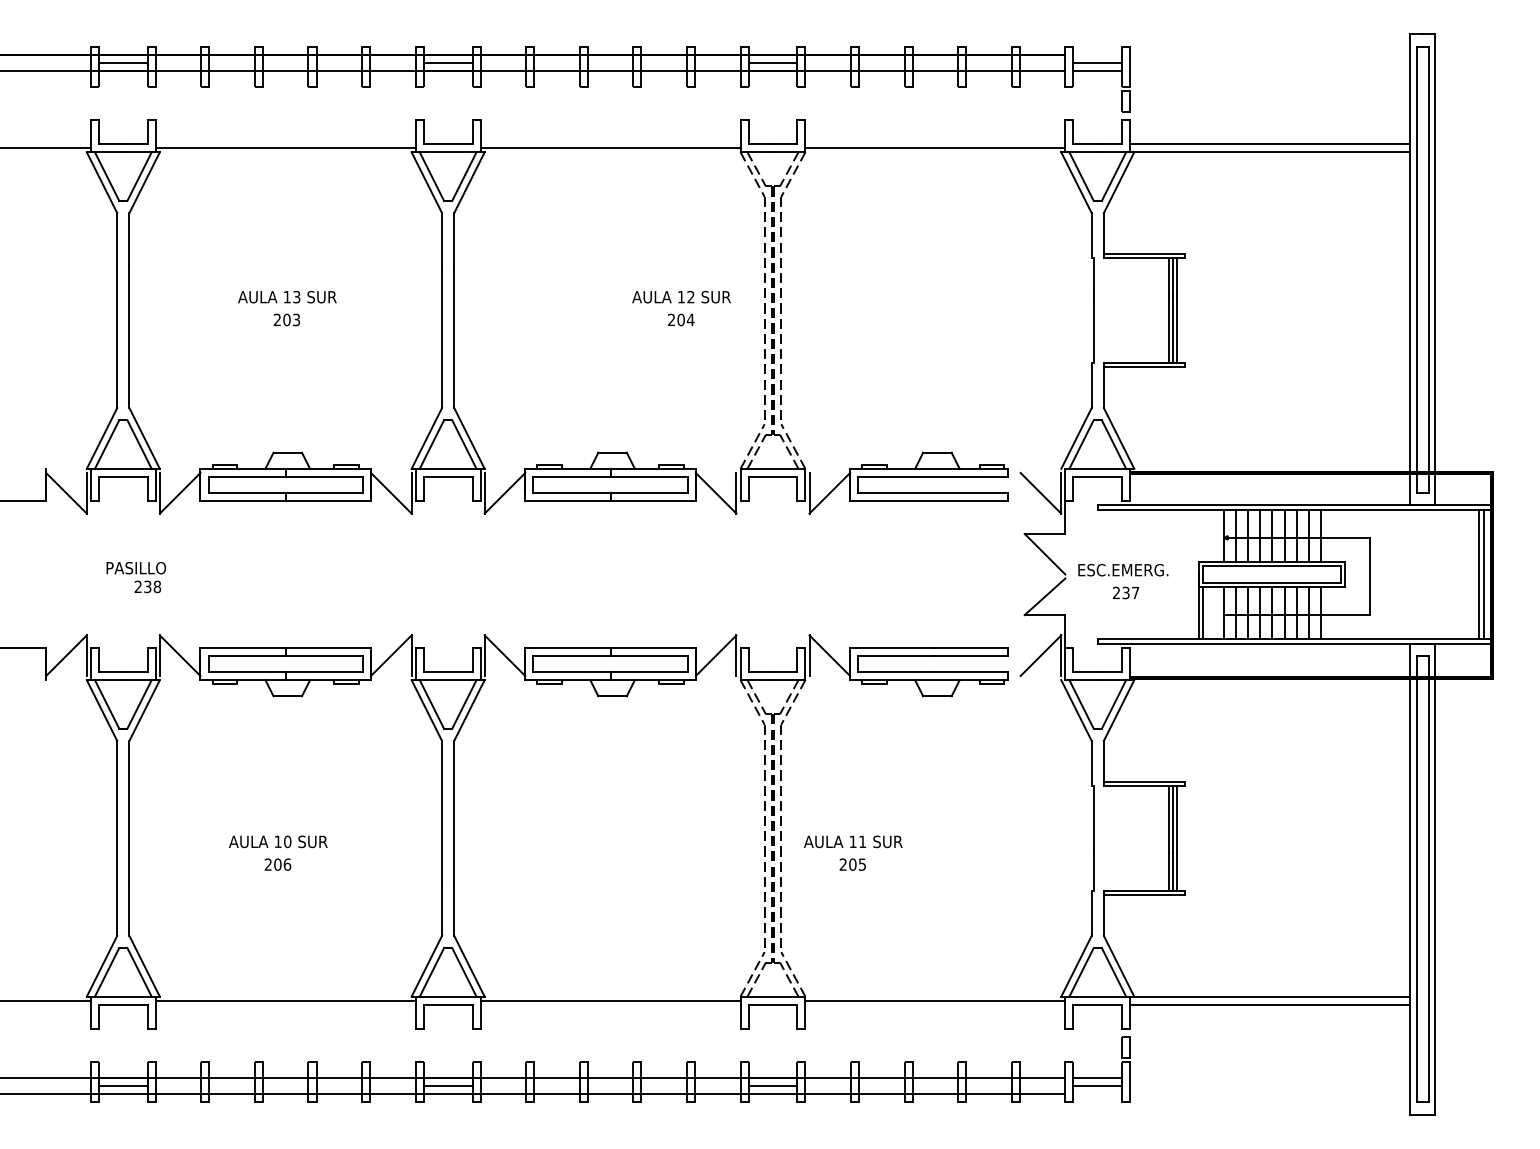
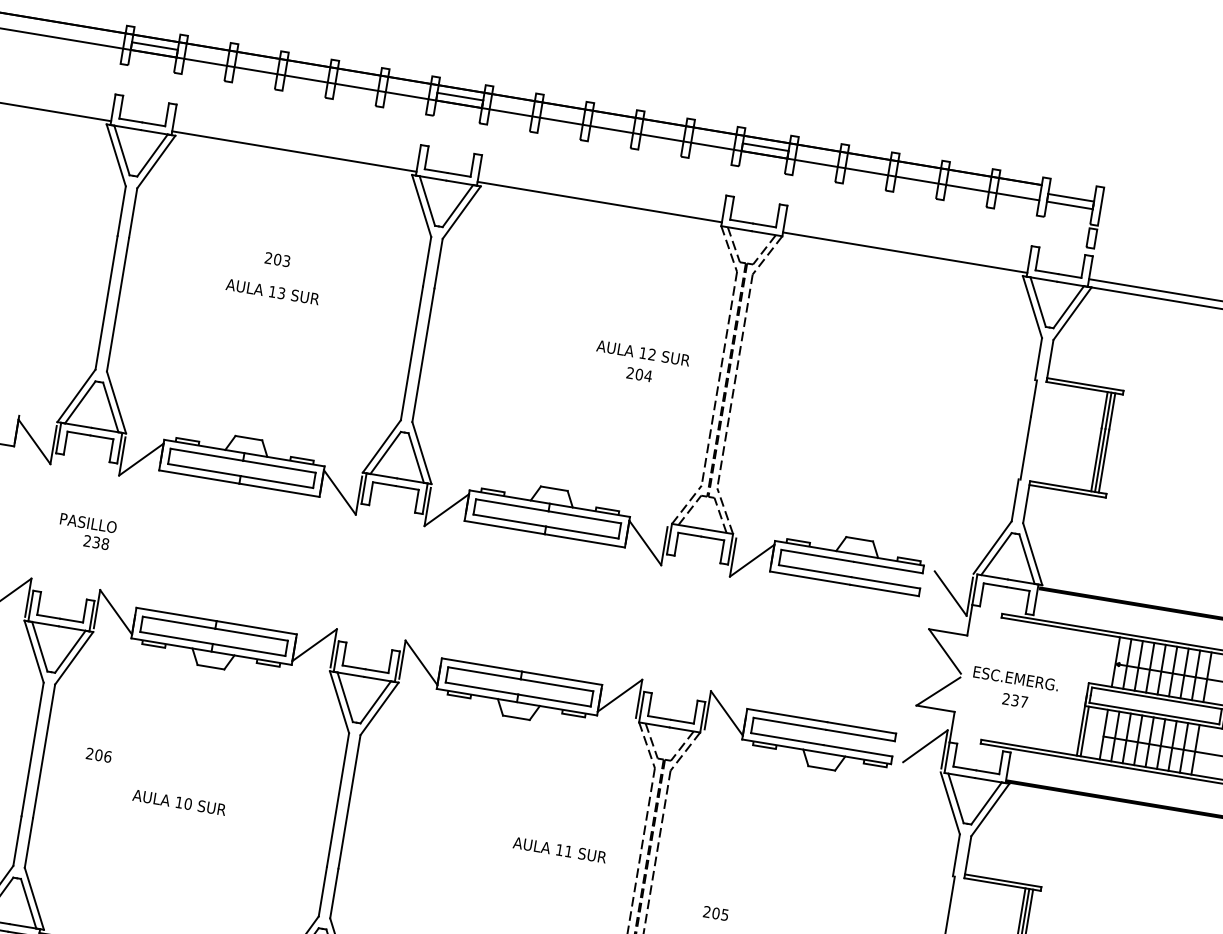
text: (286, 319) -> (277, 259), moved
text: (853, 841) -> (560, 849), moved
text: (277, 864) -> (98, 755), moved

